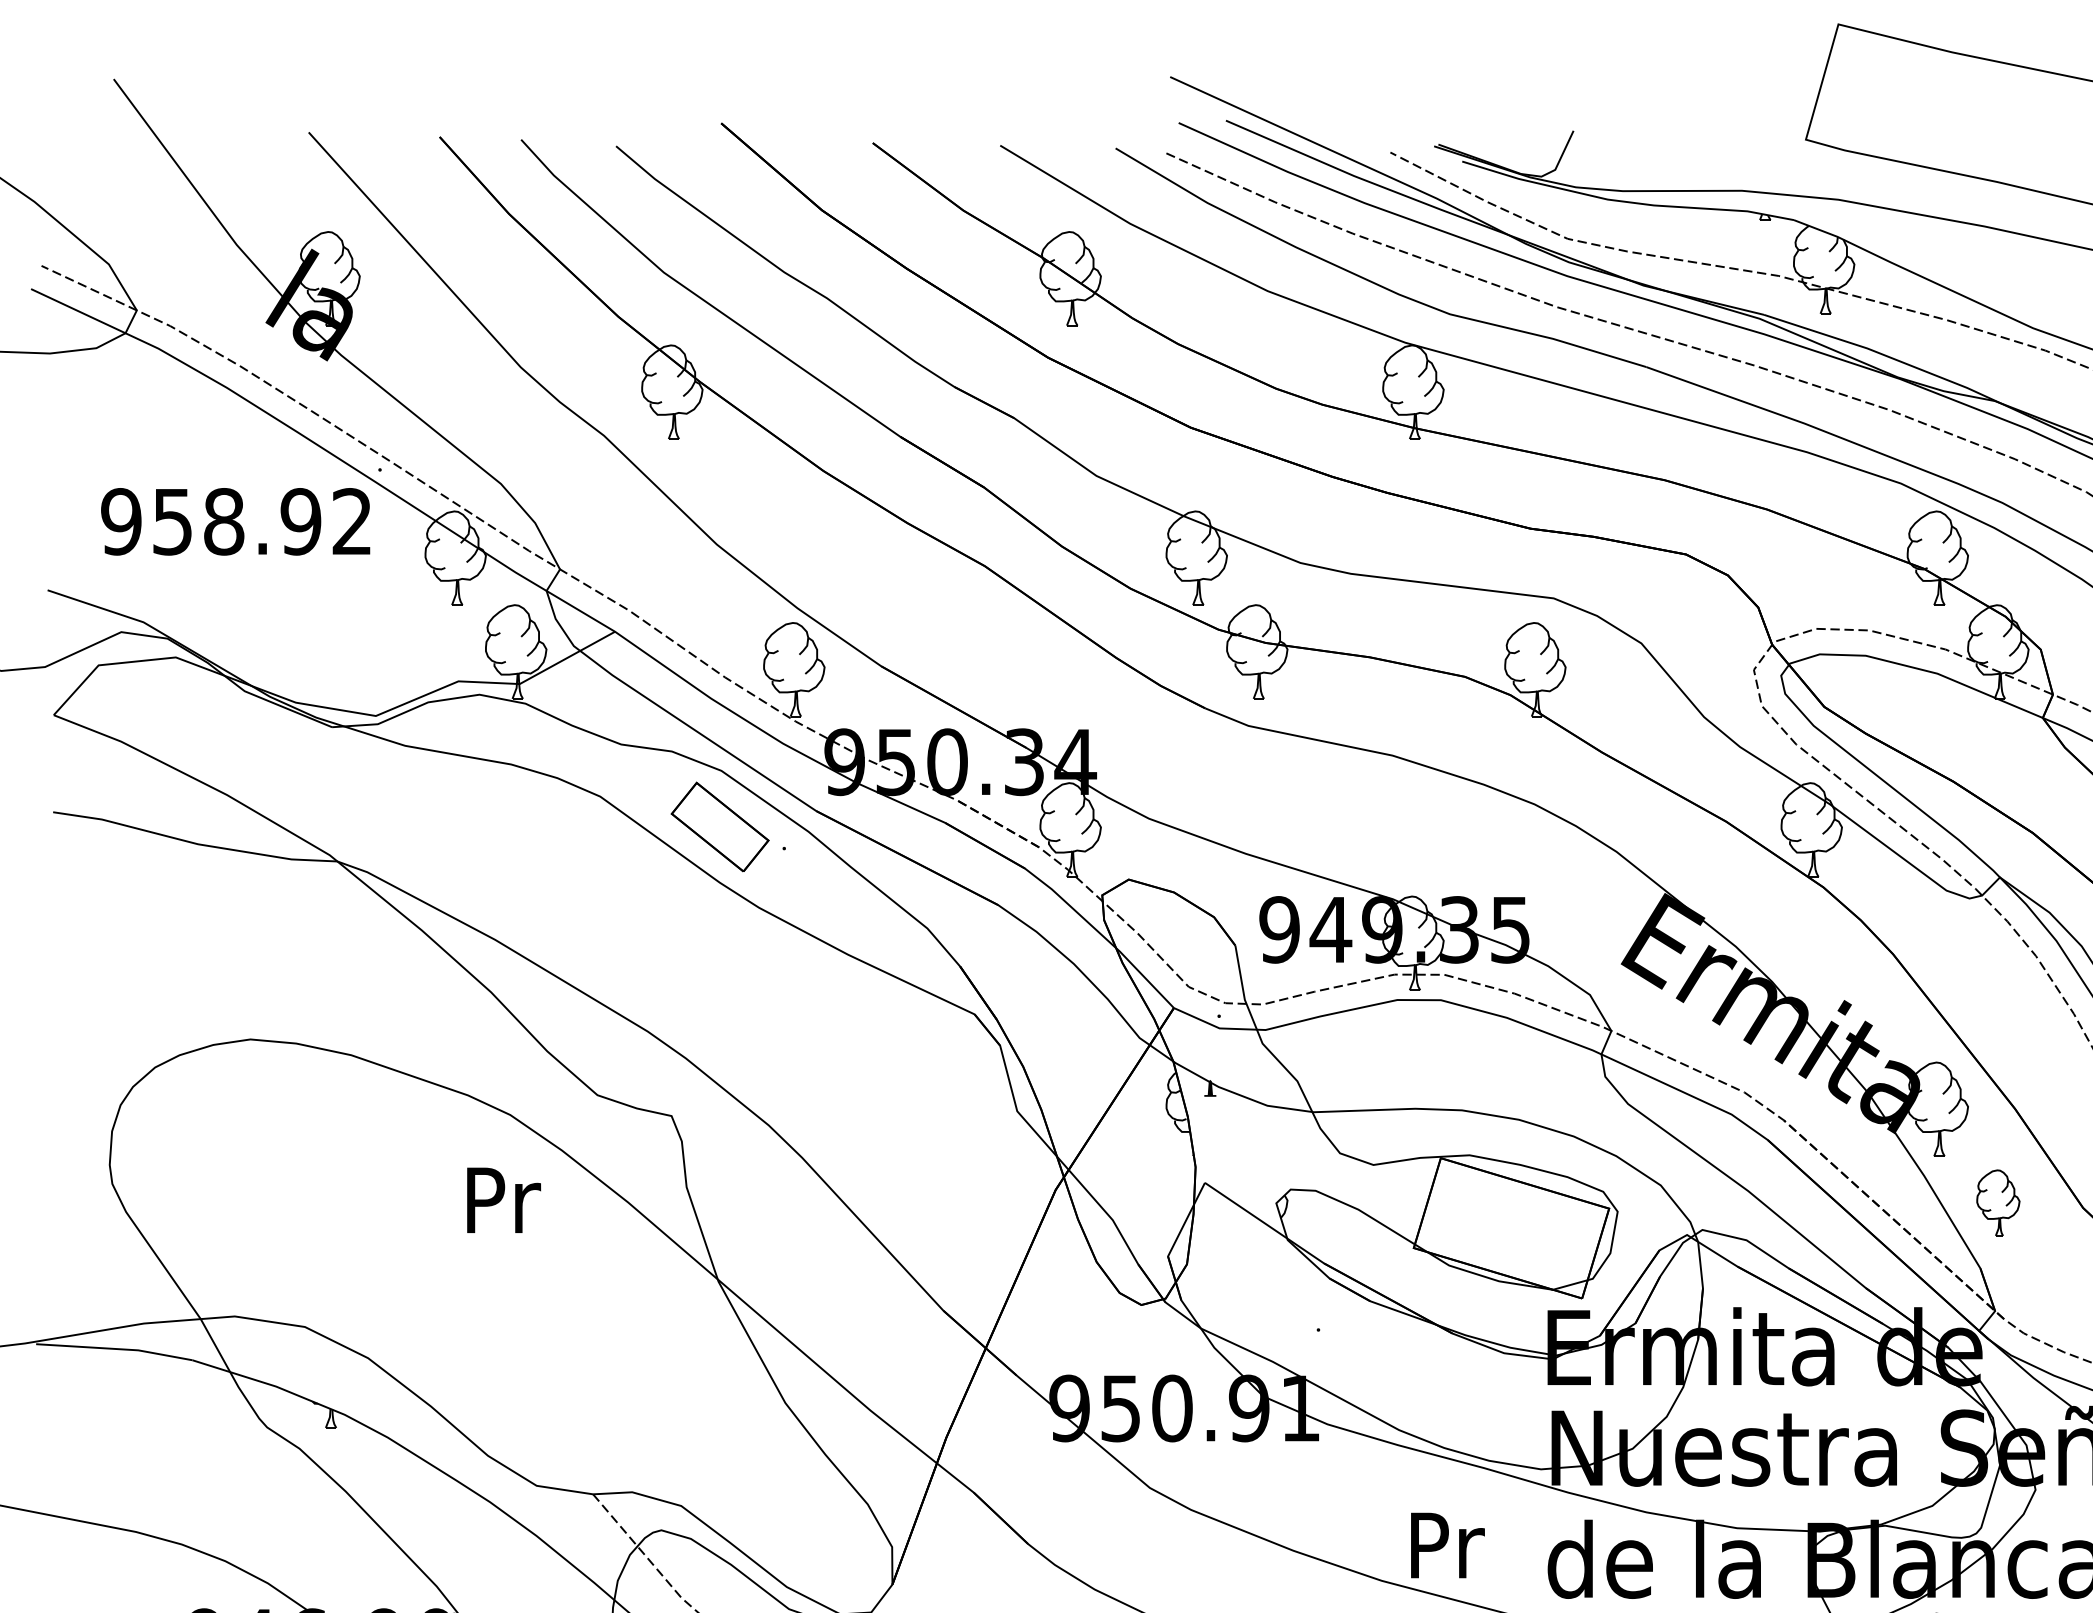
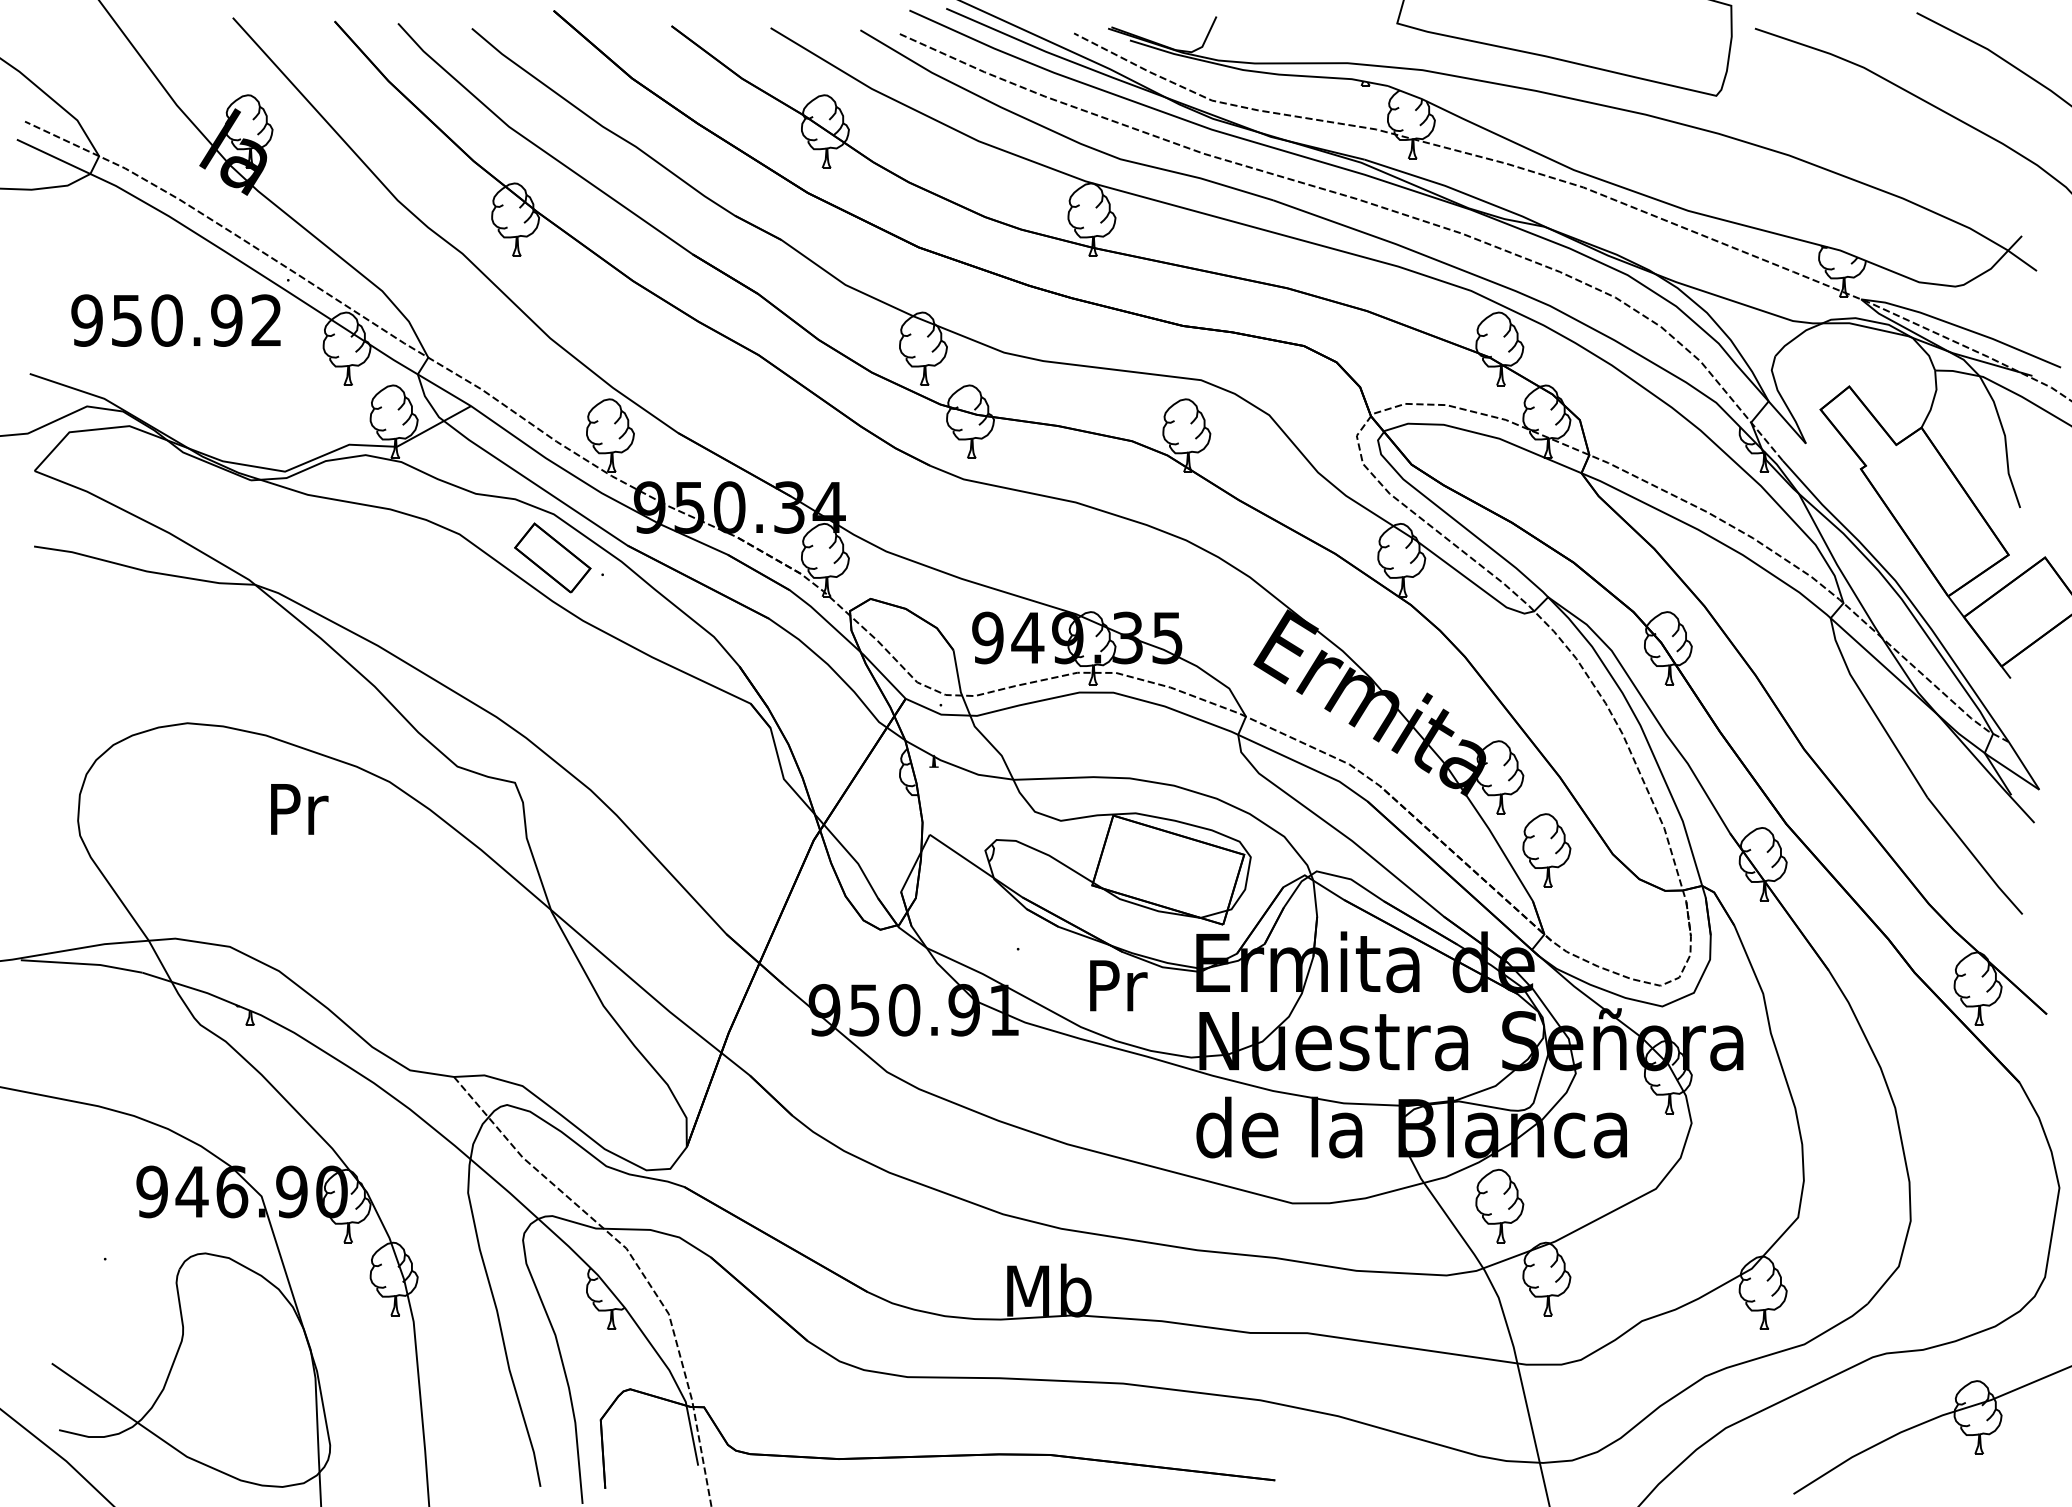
text: (223, 521) -> (166, 320), 958.92 -> 950.92
text: (503, 1200) -> (299, 809), moved
part: (1997, 1203) -> (1546, 850), size x1.43
text: (1447, 1545) -> (1118, 985), moved

